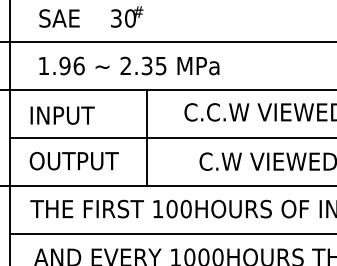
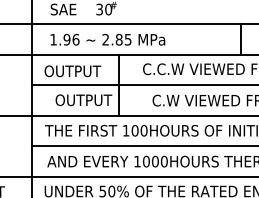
text: (145, 65) -> (118, 39), 2.35 -> 2.85
text: (73, 115) -> (72, 71), INPUT -> OUTPUT
text: (73, 161) -> (83, 100), moved

